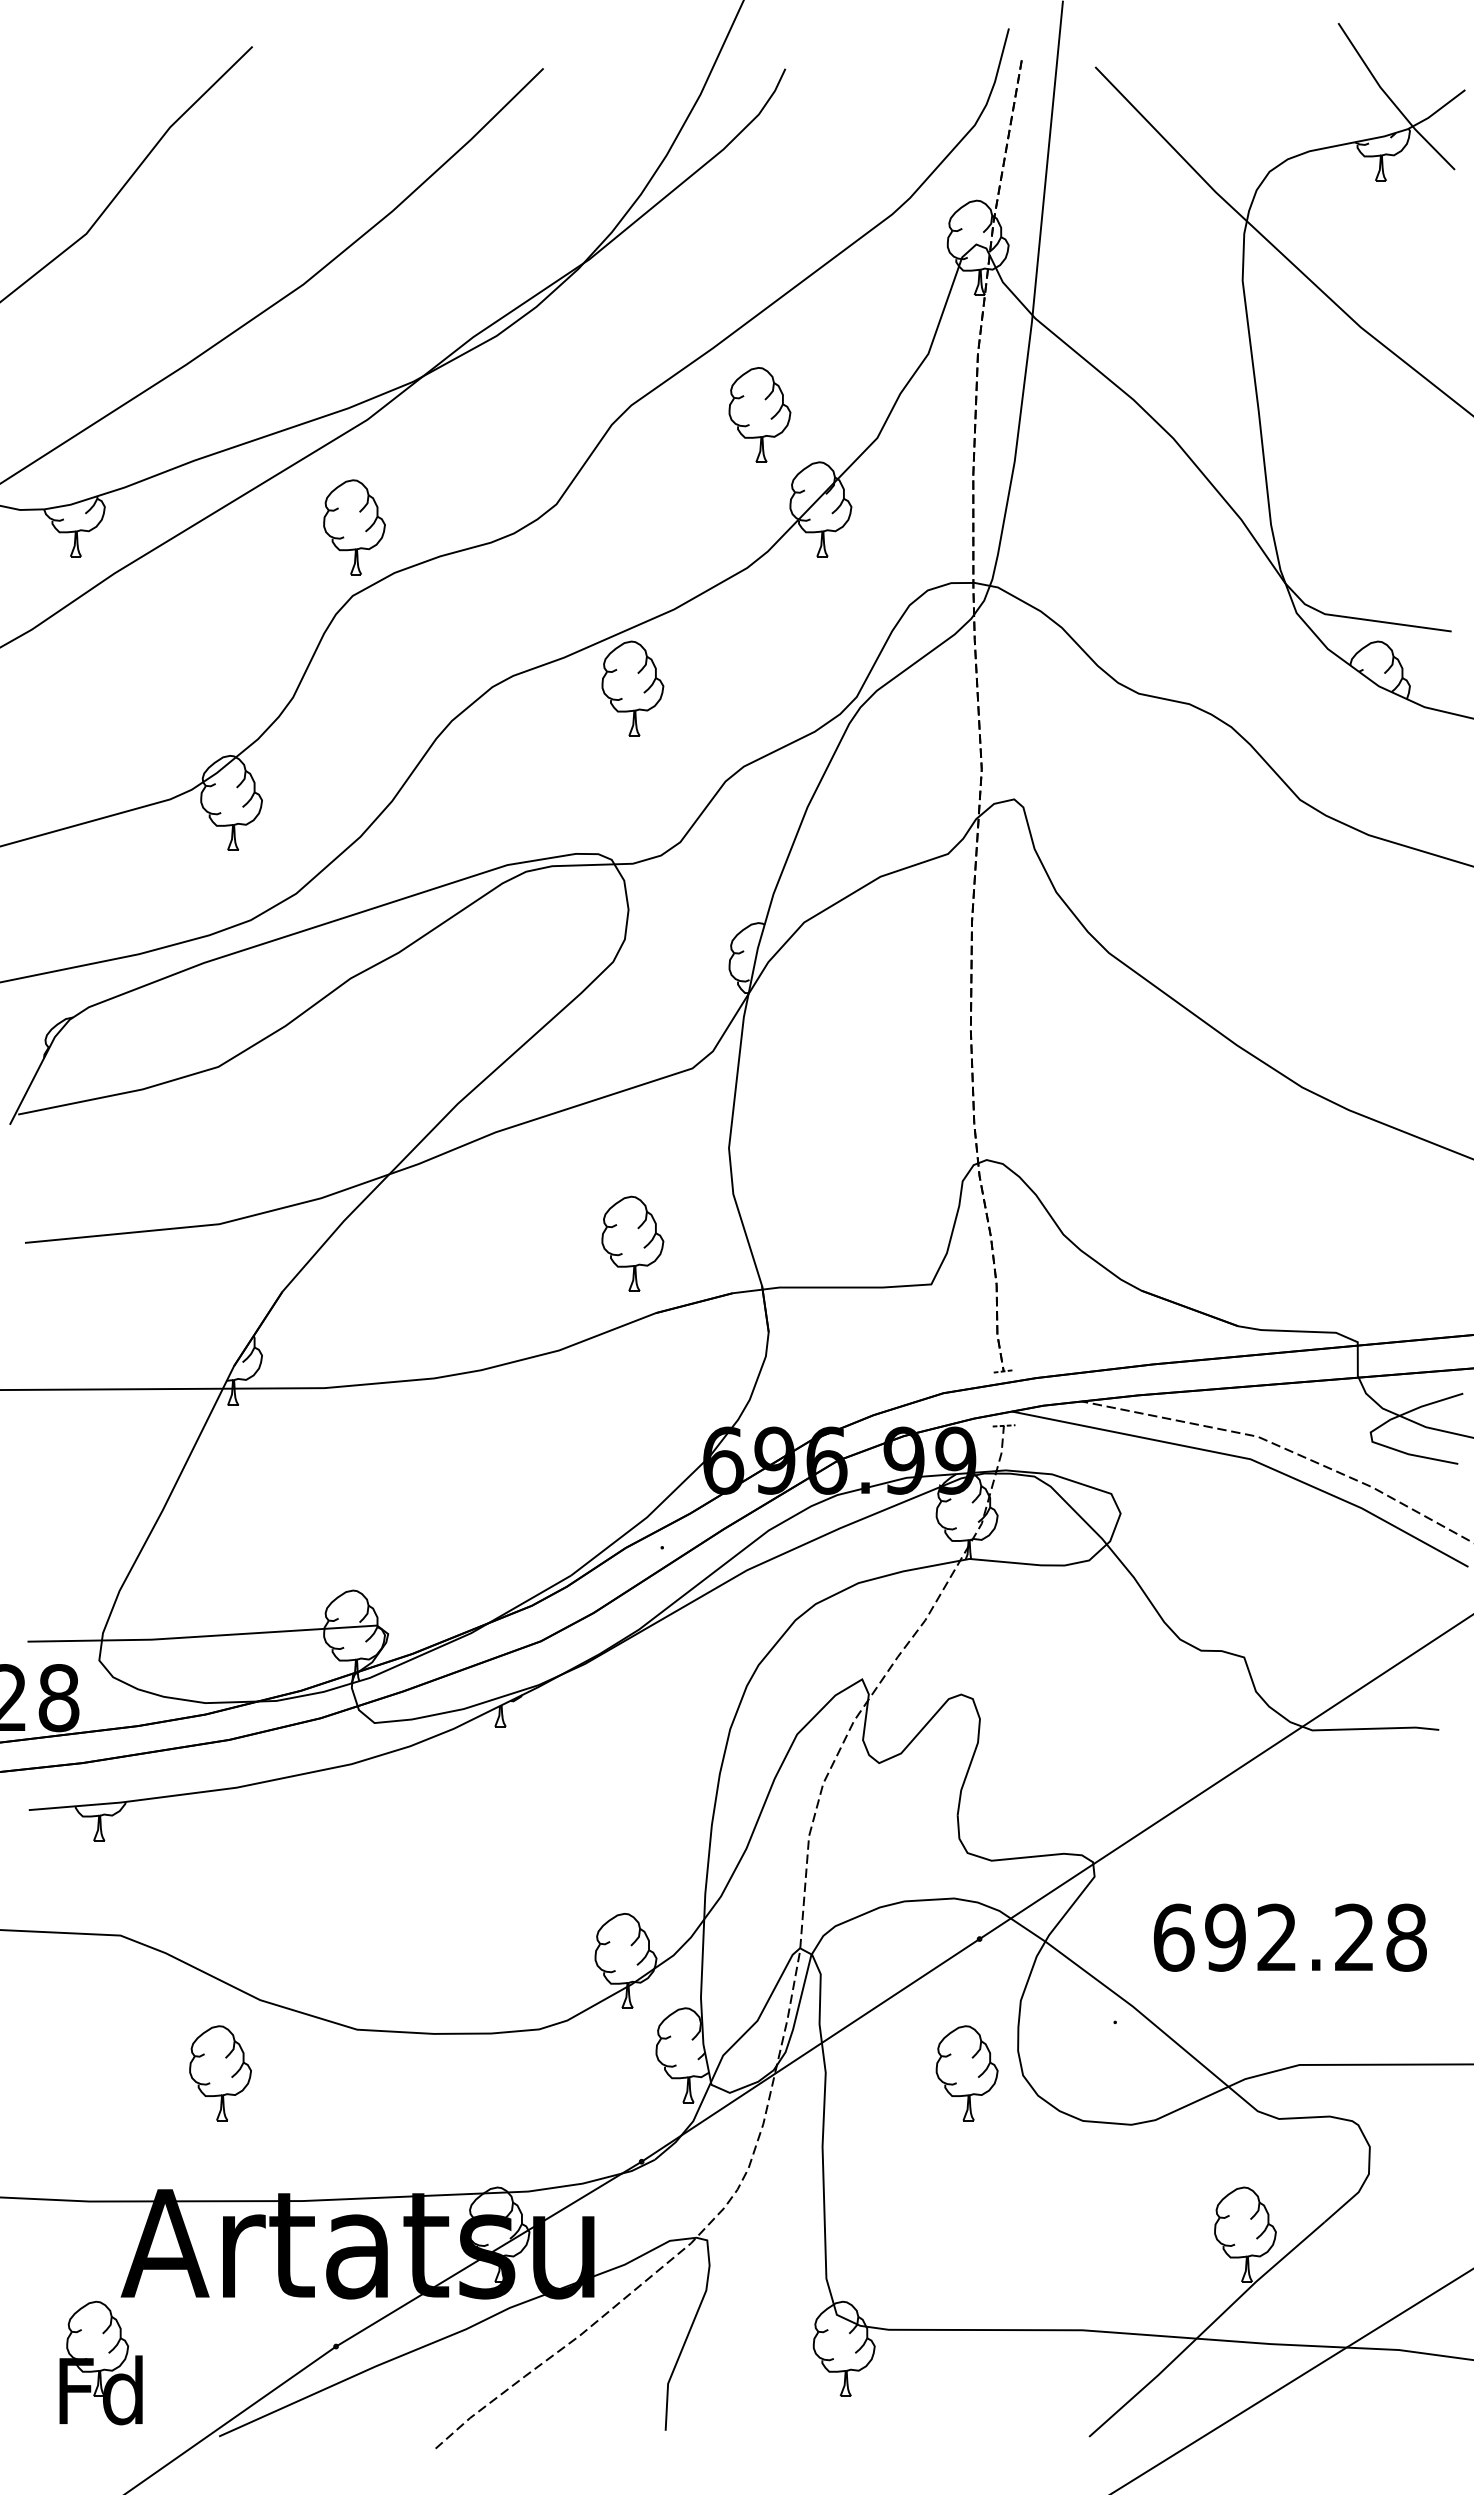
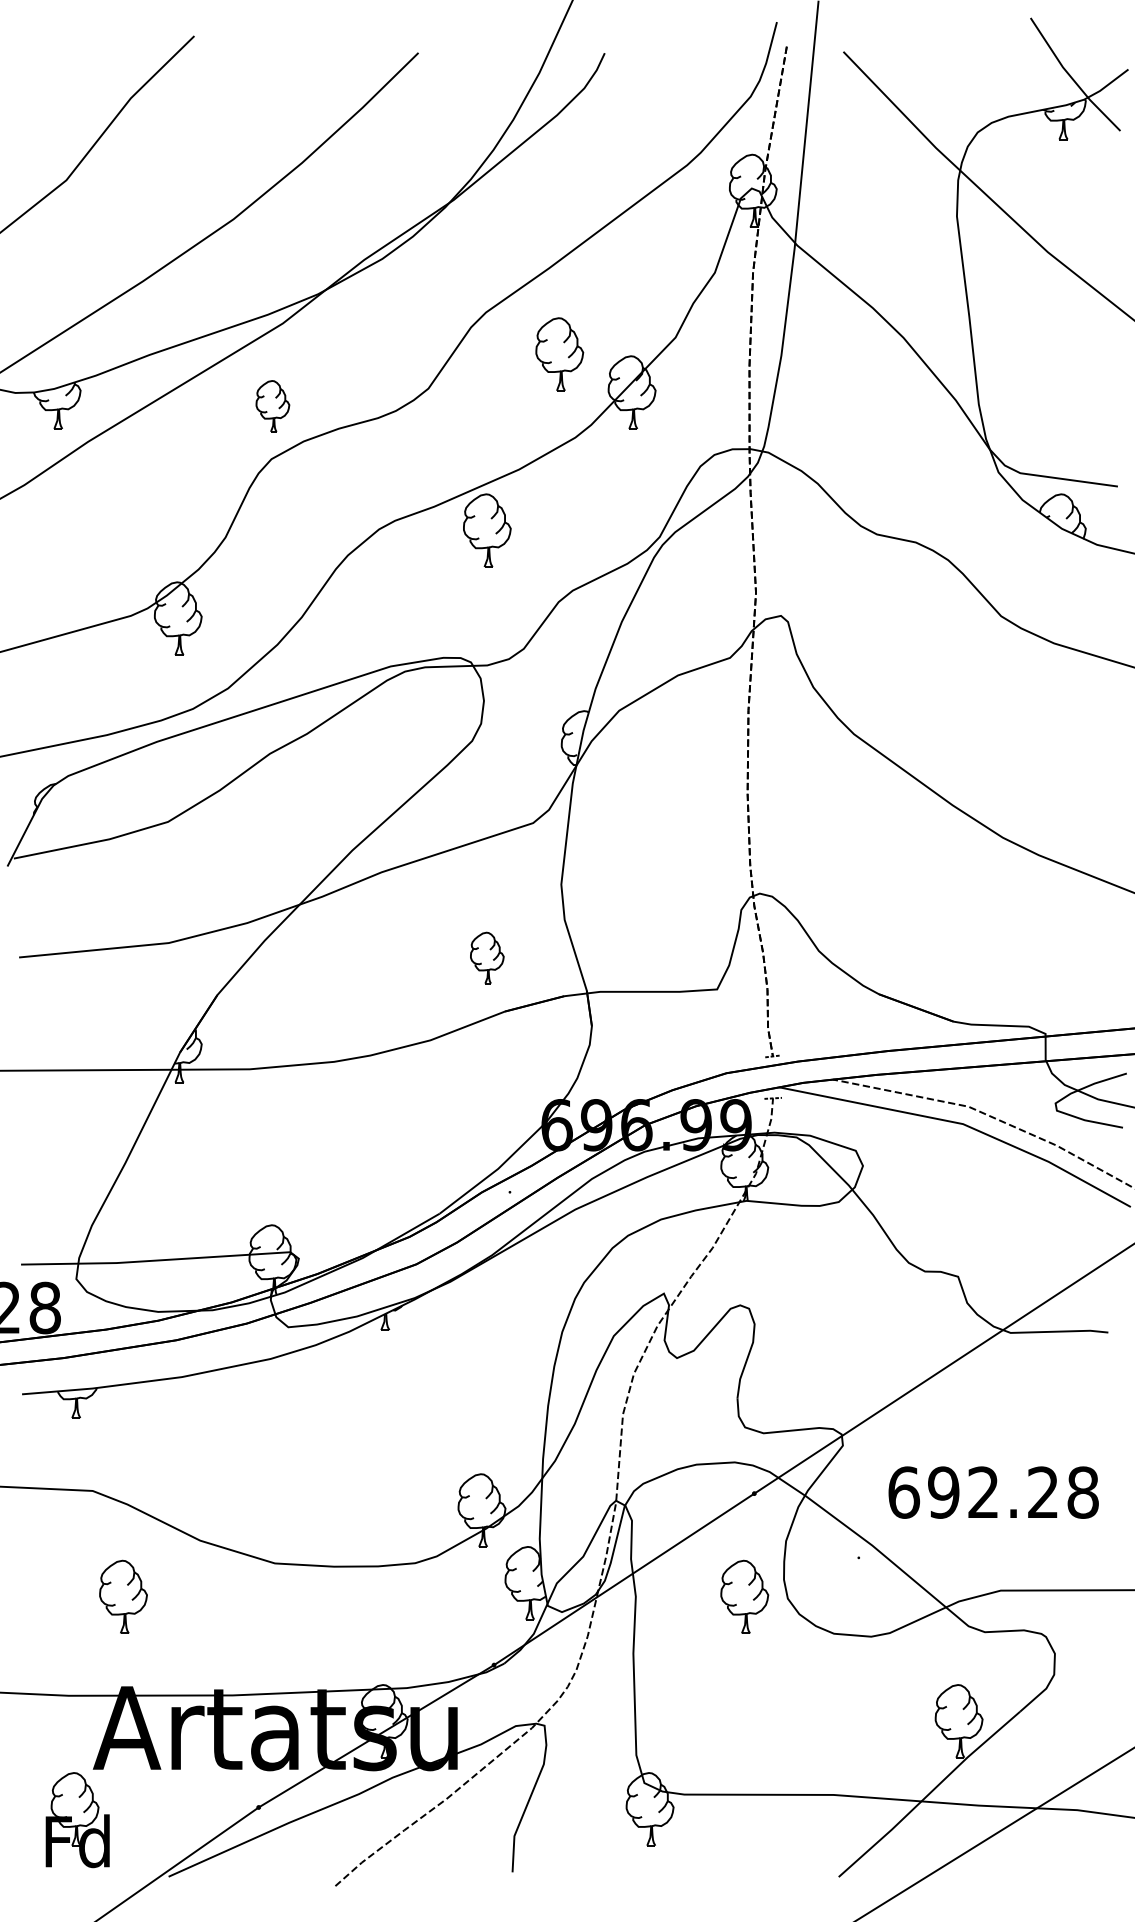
part: (759, 414) -> (559, 354), moved
part: (354, 527) -> (272, 406), size x0.7
part: (632, 1243) -> (487, 957), size x0.7
part: (220, 2073) -> (123, 1597), moved

